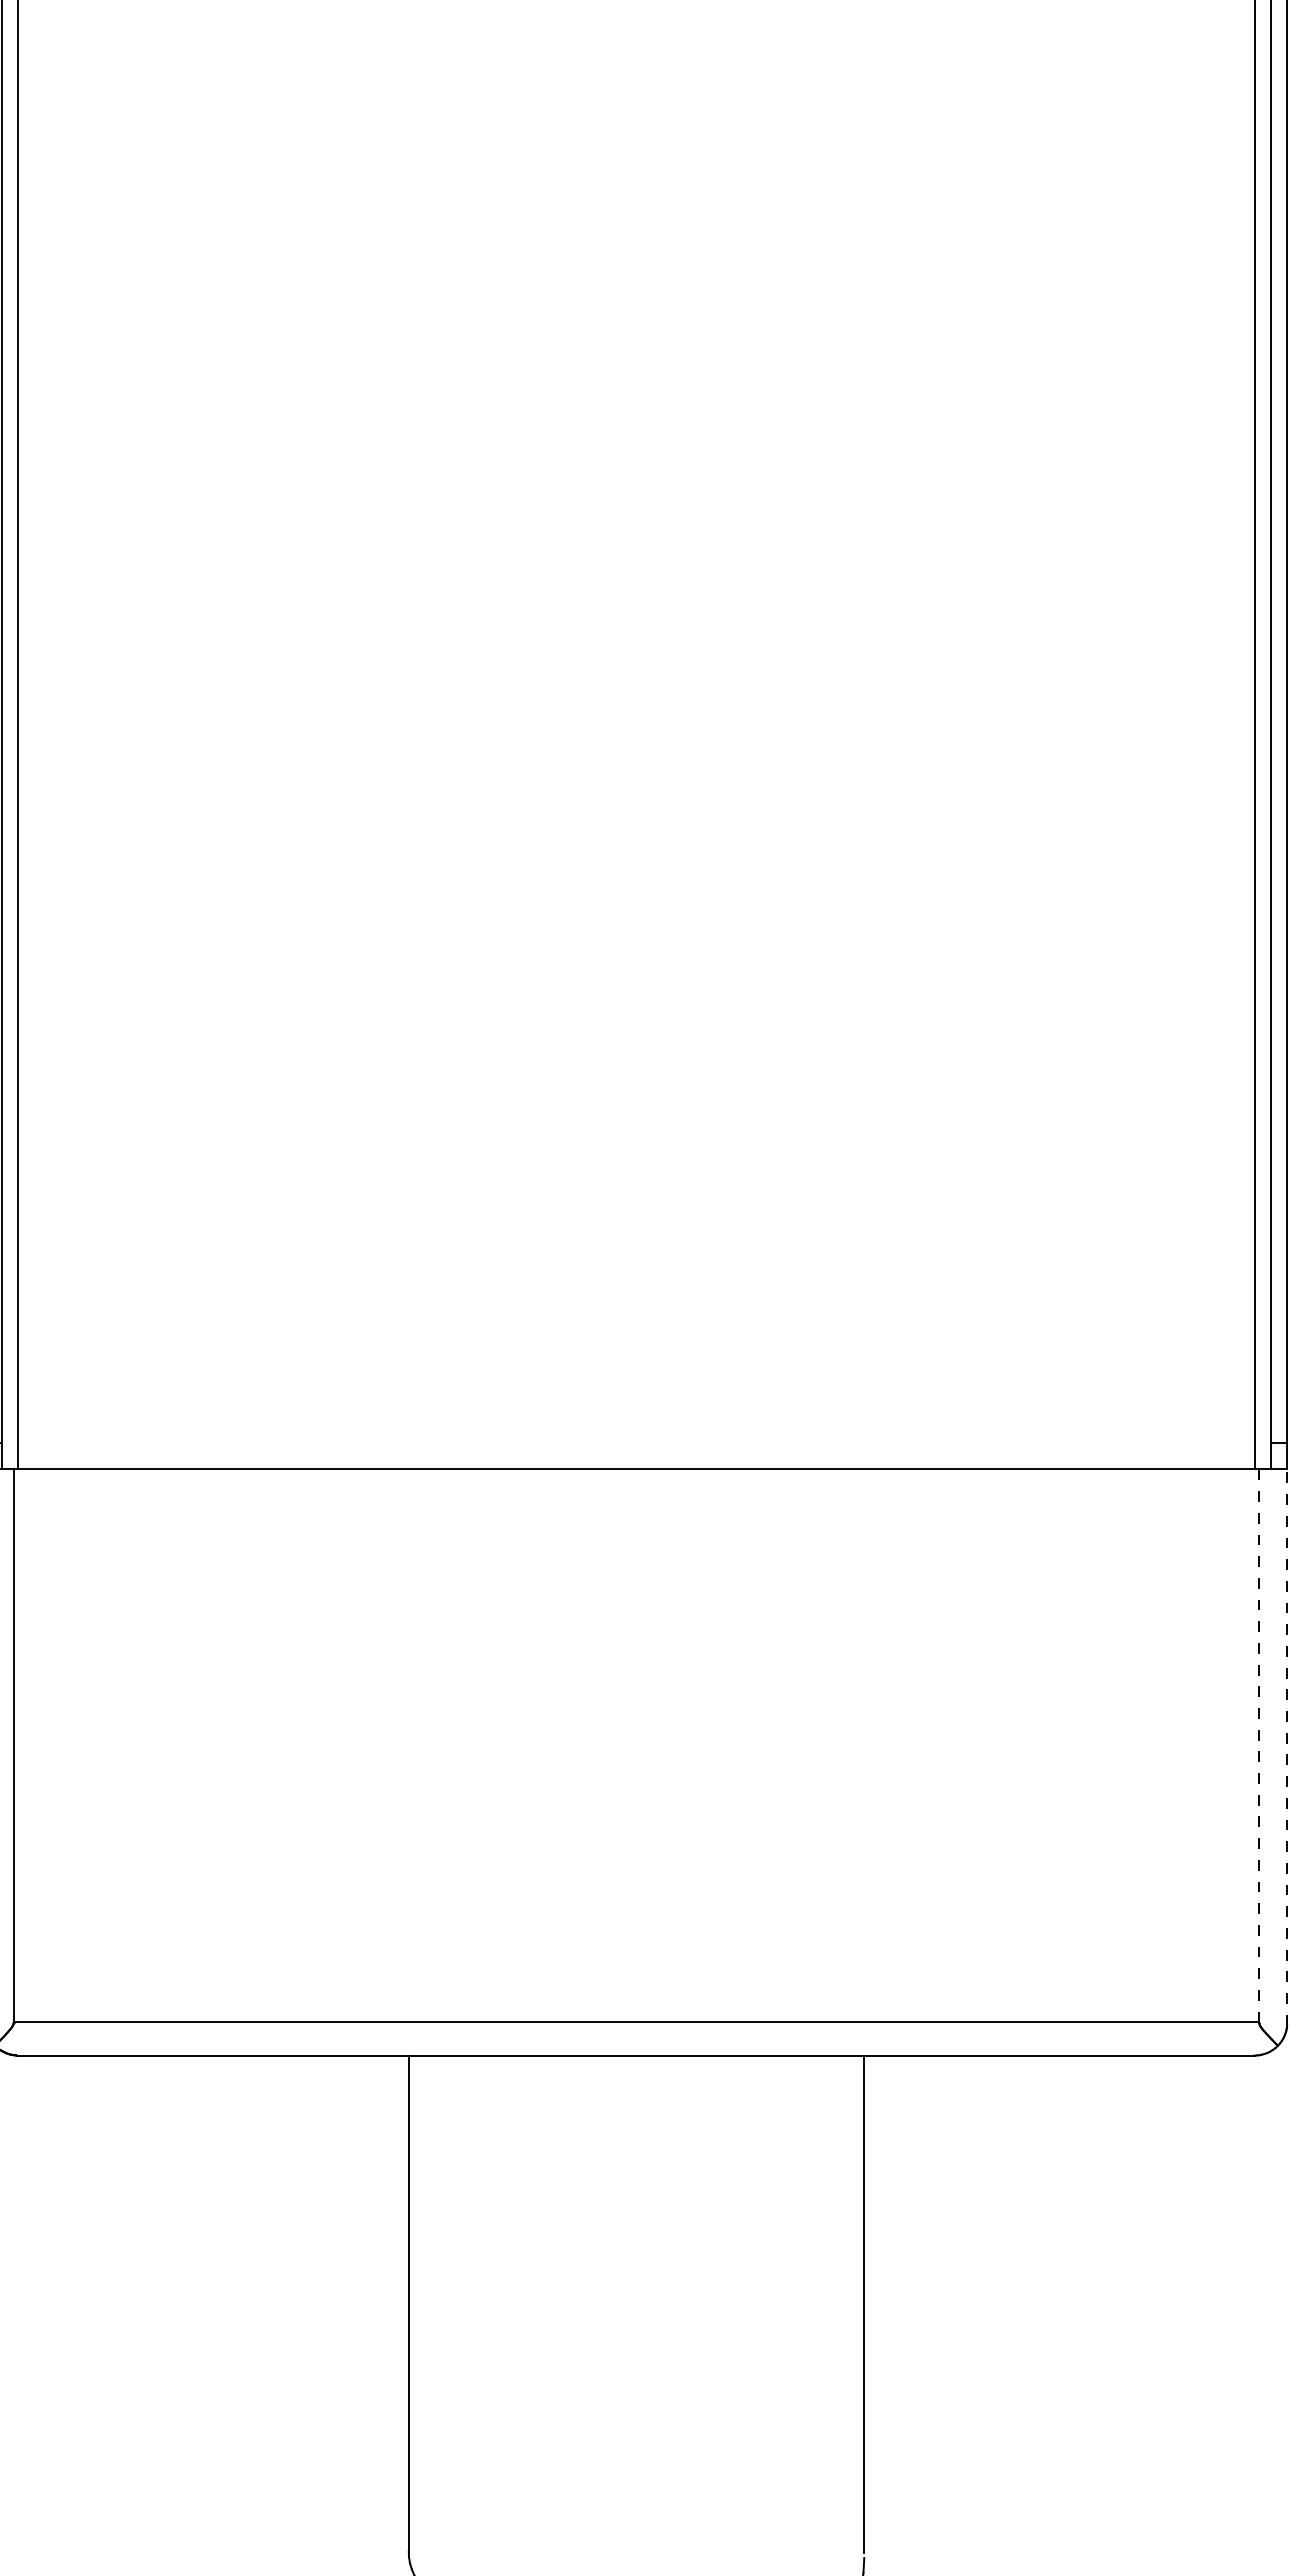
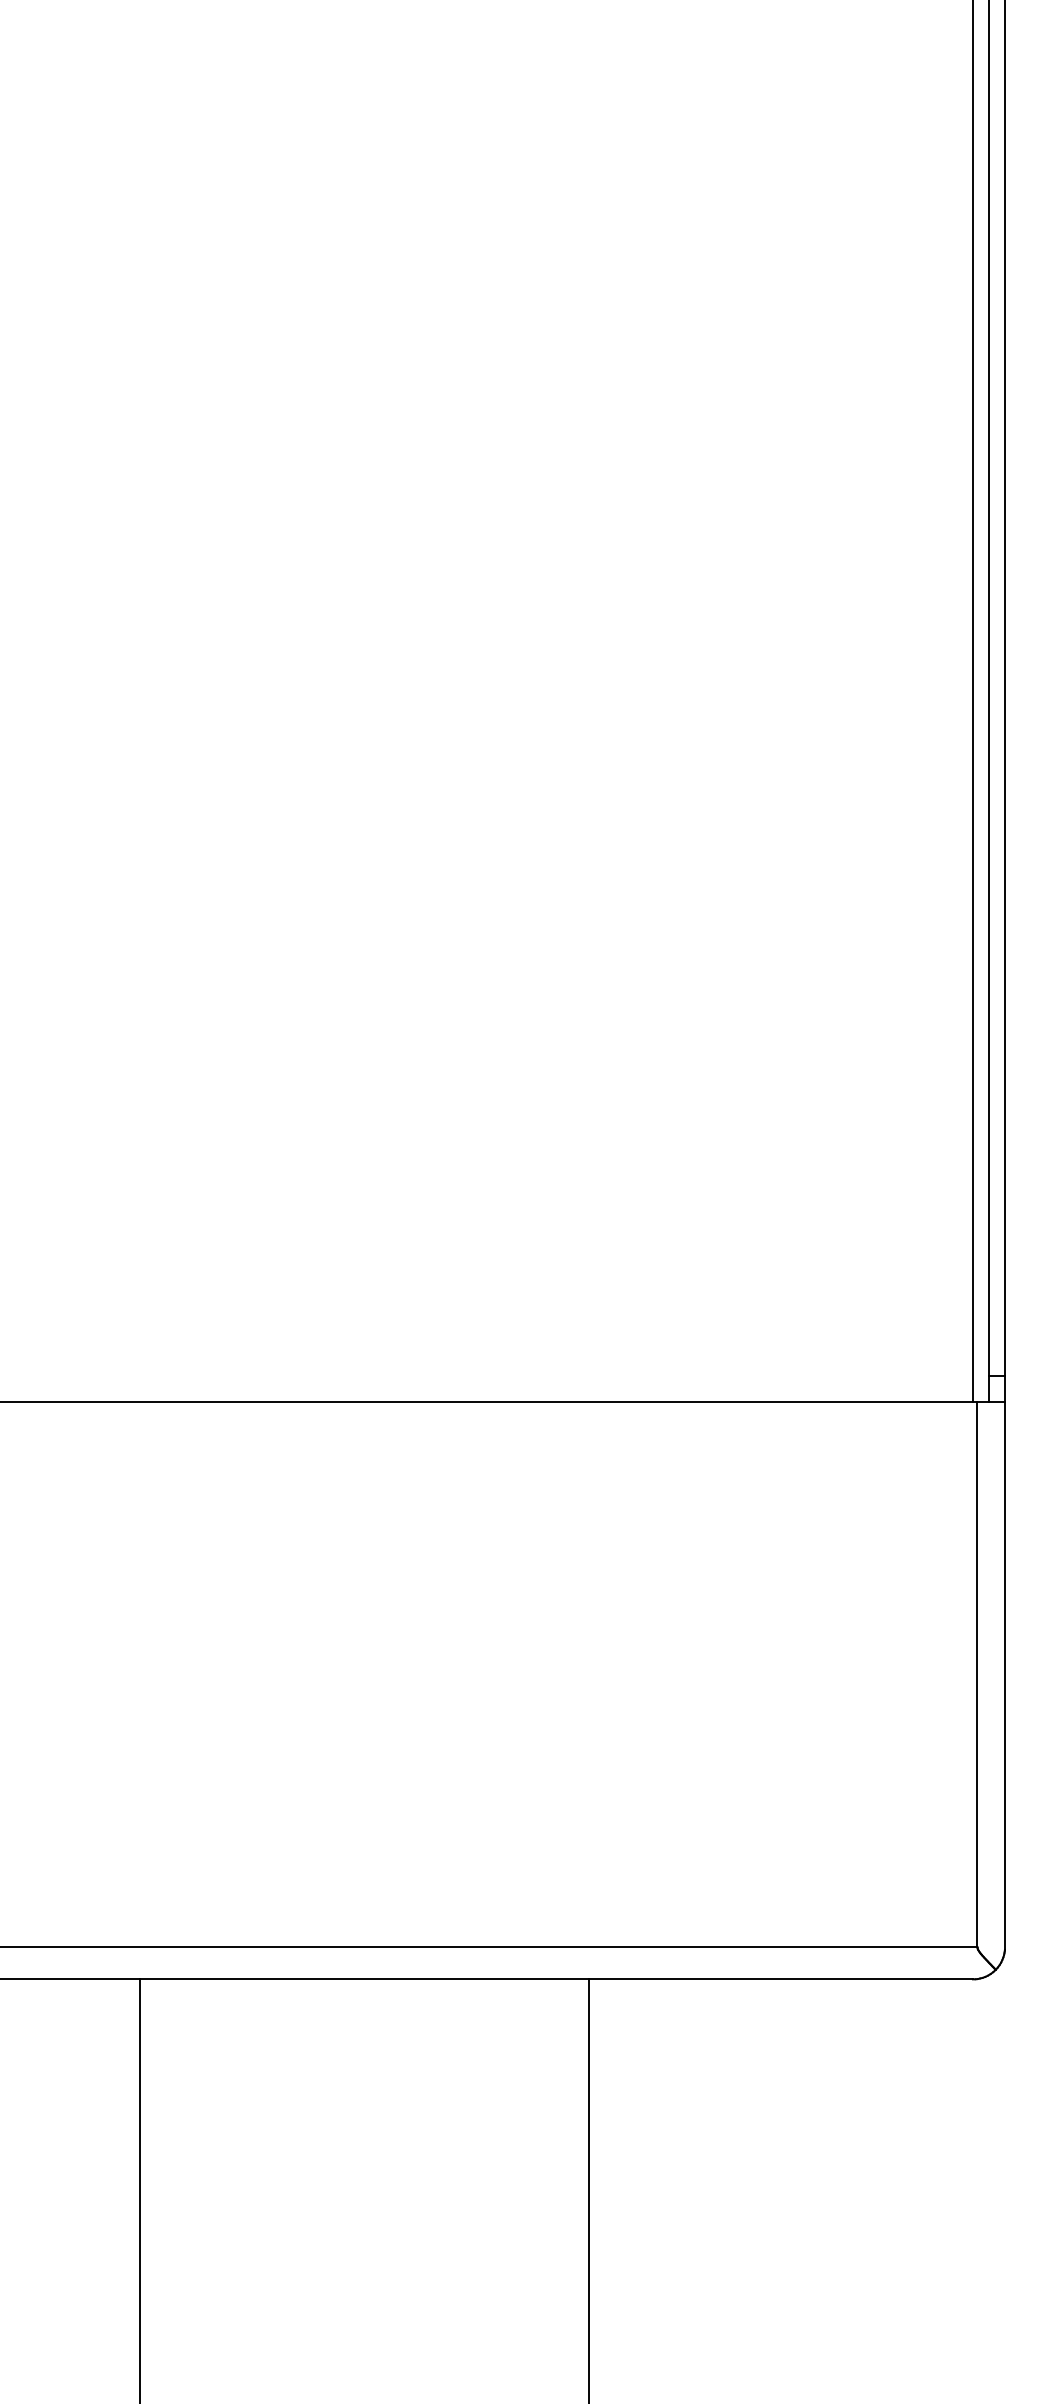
line: (1259, 1746) -> (977, 1675), dashed -> solid
line: (1287, 1747) -> (1005, 1676), dashed -> solid

